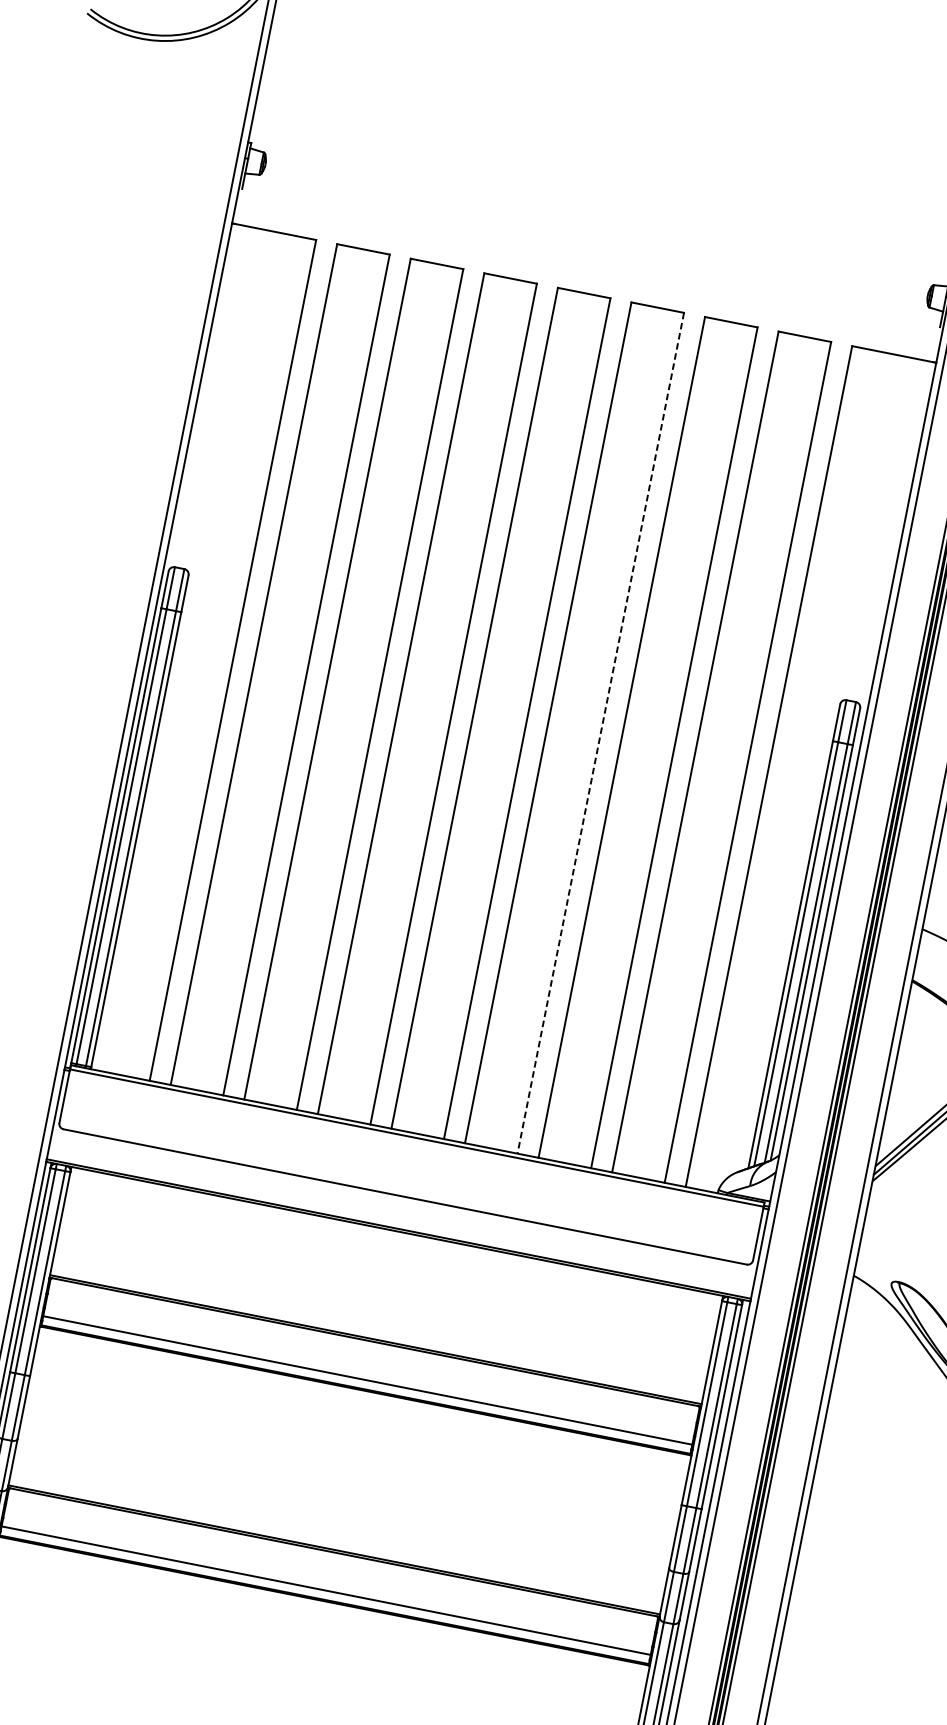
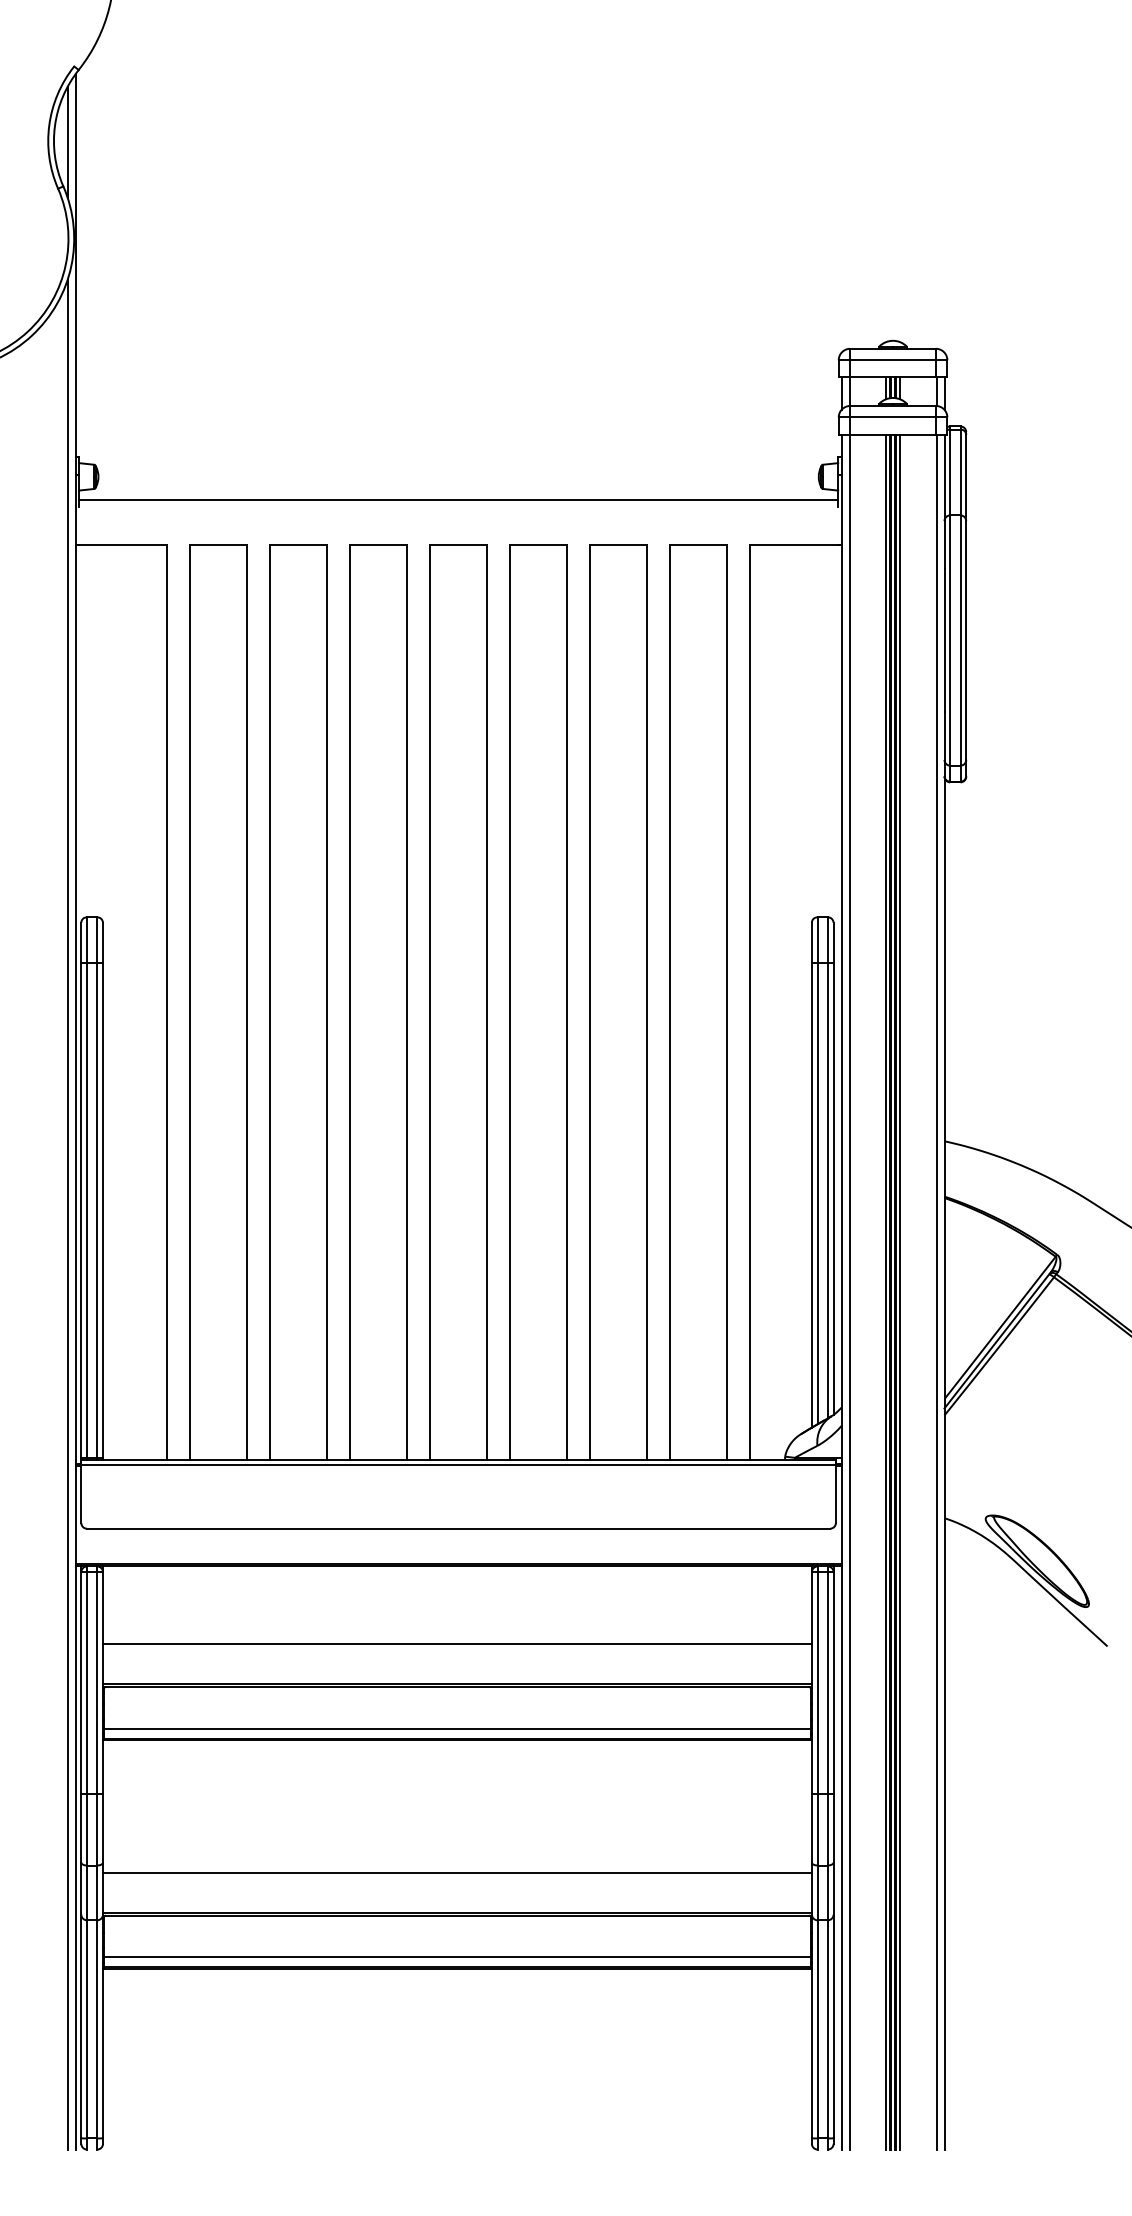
line: (592, 250) -> (458, 499), added
line: (600, 733) -> (567, 1003), dashed -> solid
line: (383, 1303) -> (457, 1644), added
line: (341, 1513) -> (457, 1873), added

